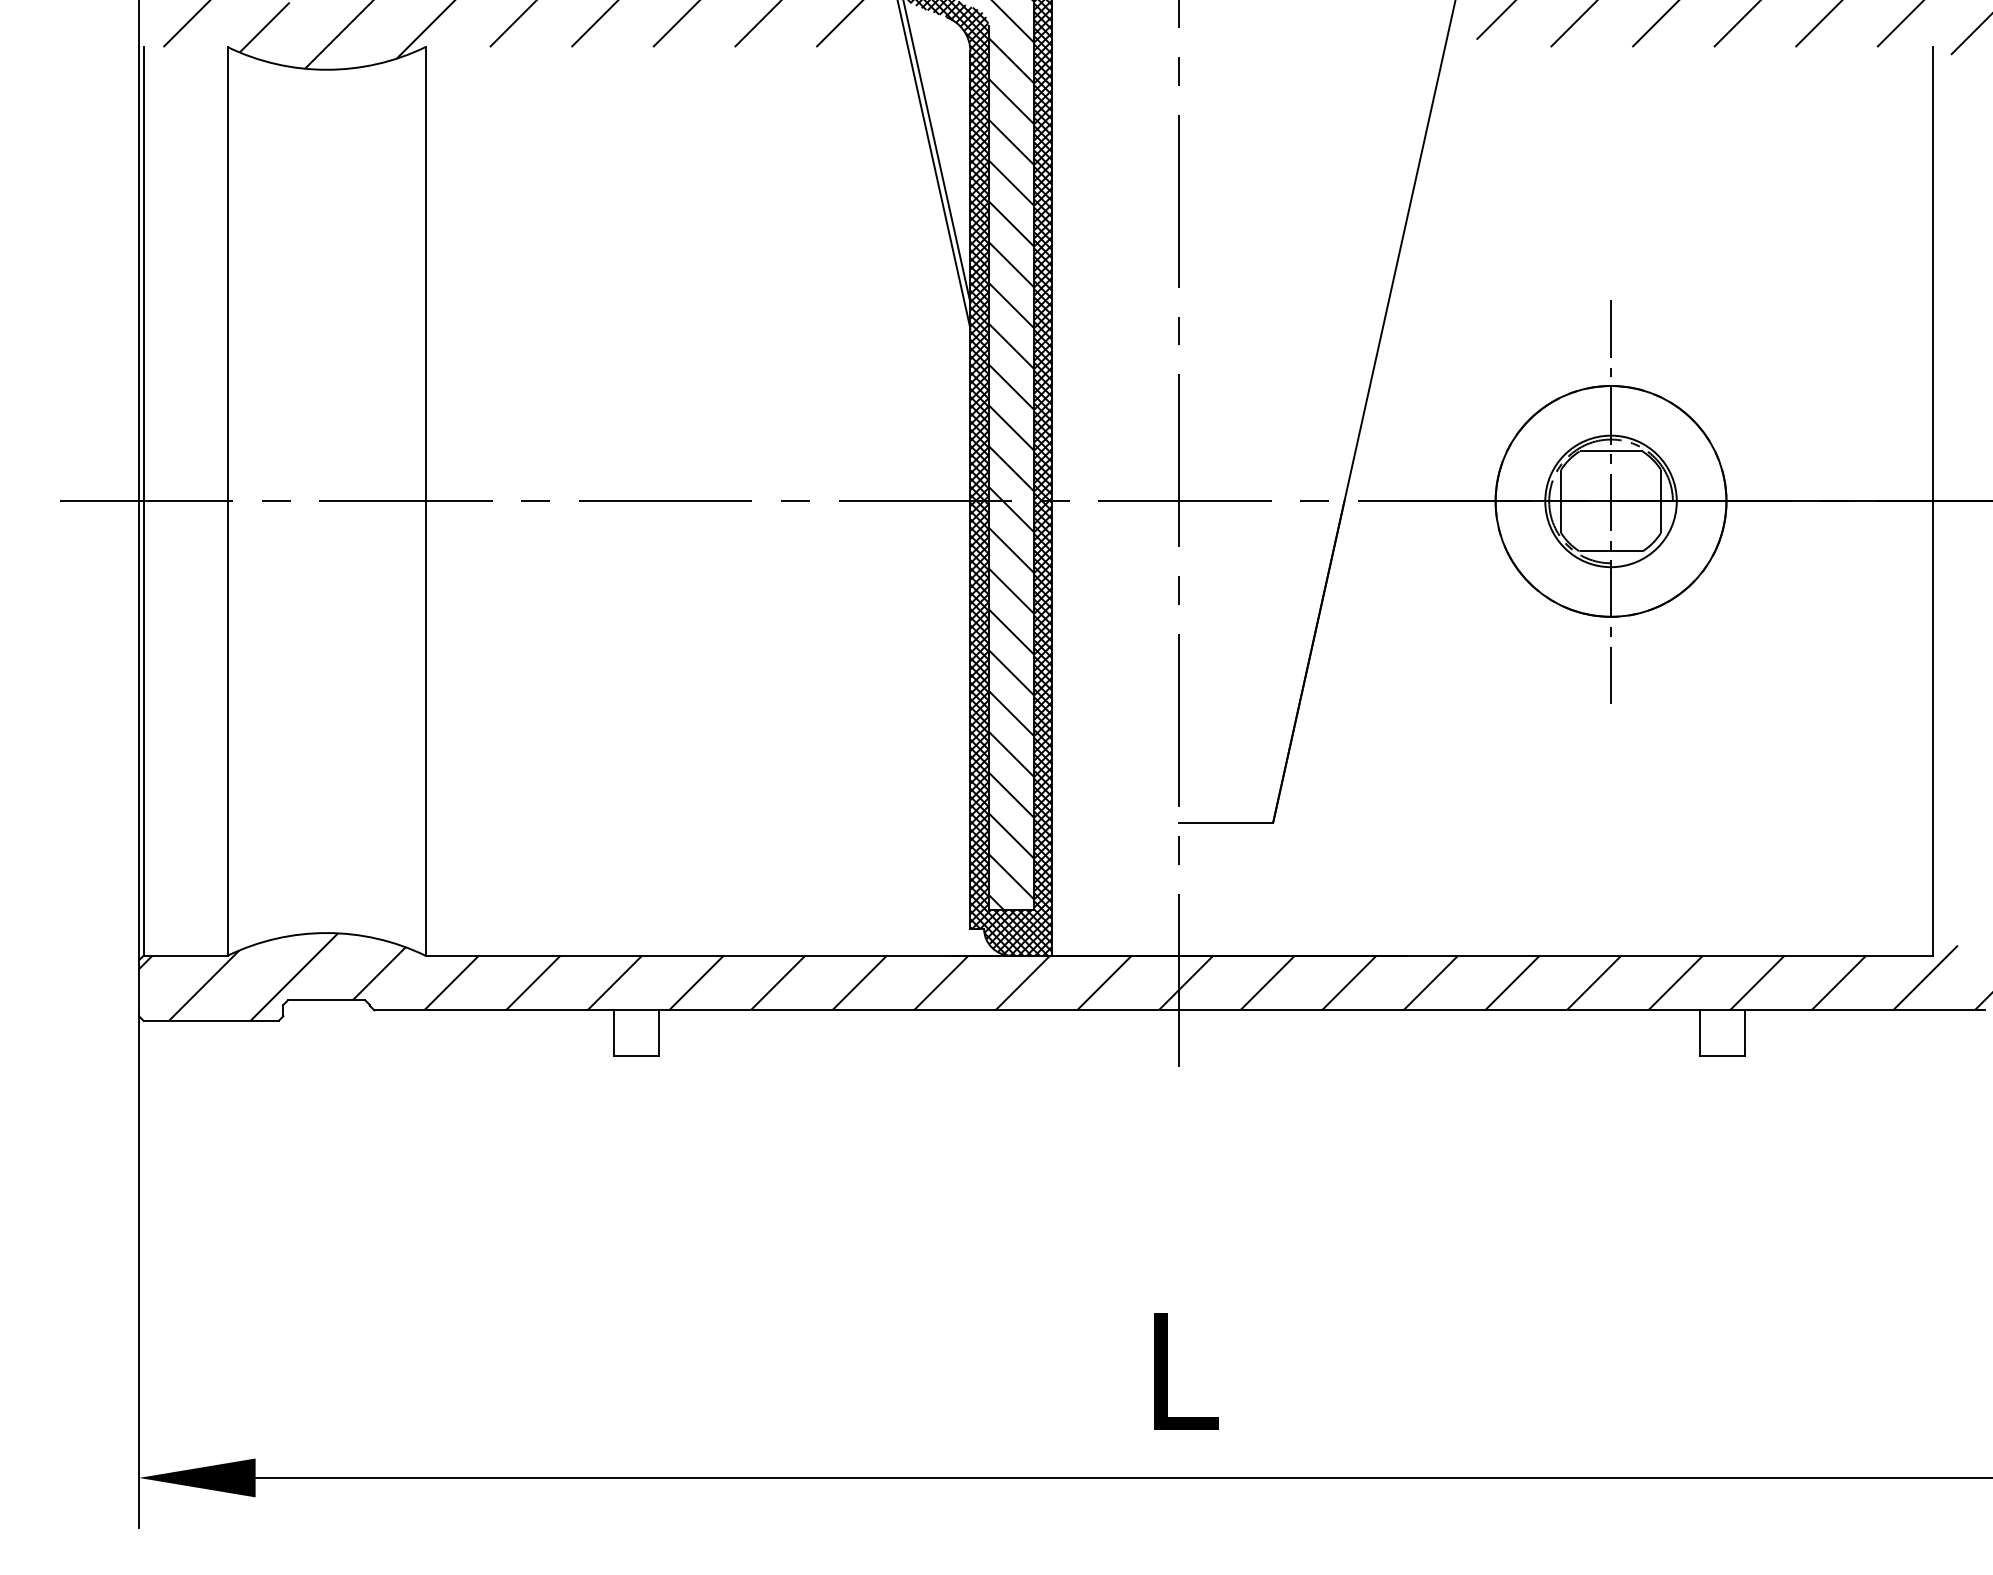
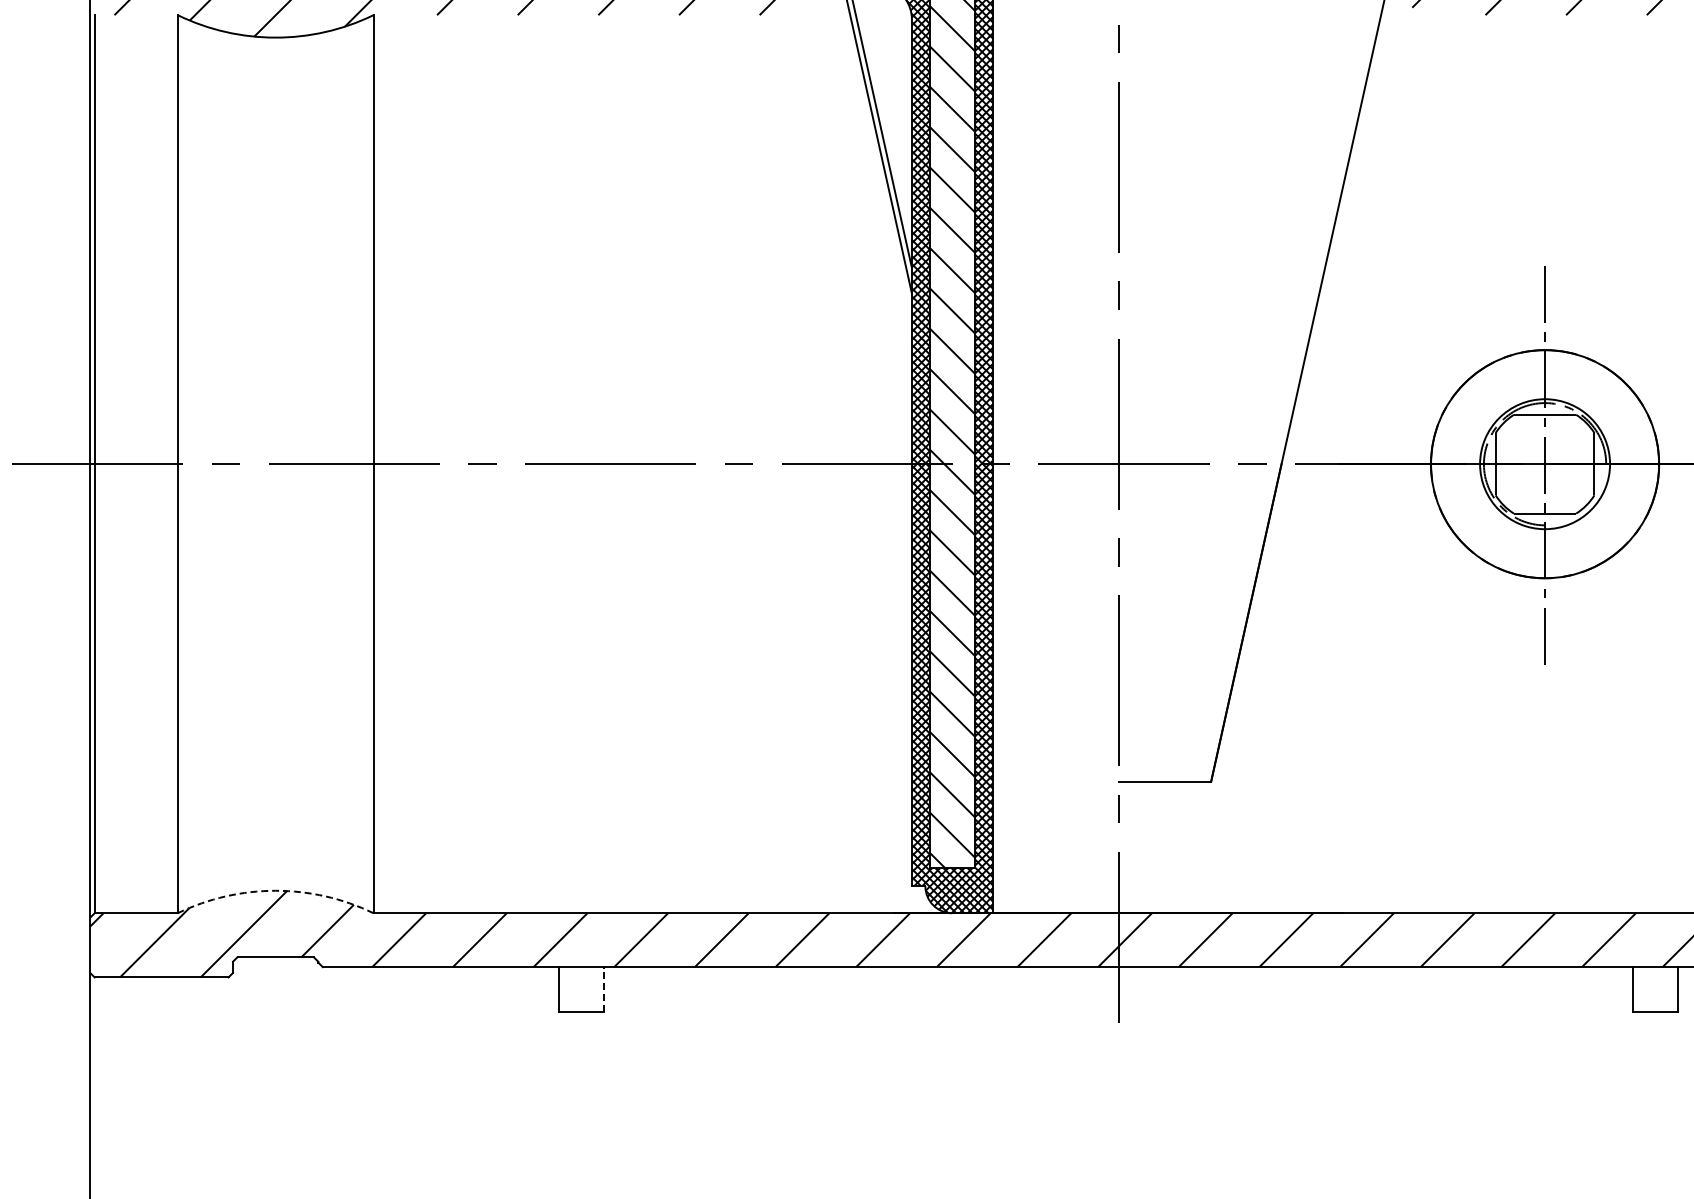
arc: (326, 933) -> (275, 891), solid -> dashed
line: (659, 1033) -> (604, 990), solid -> dashed

